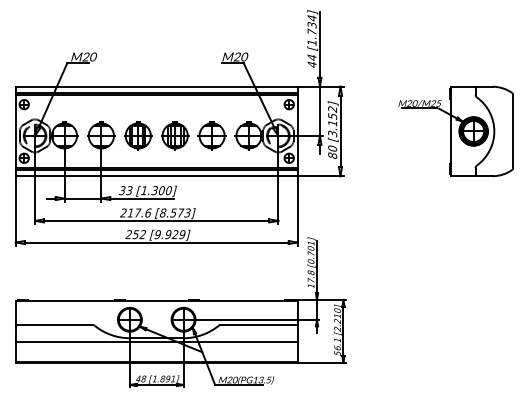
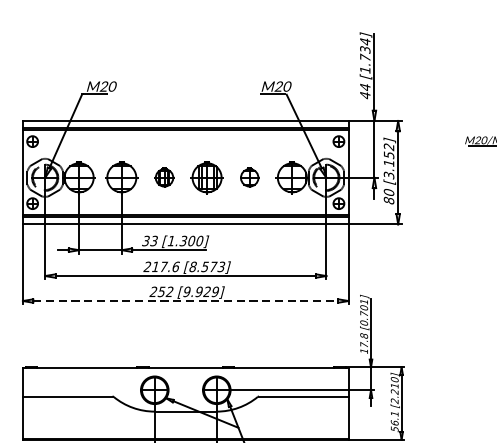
part: (138, 135) -> (164, 177), size x0.6
part: (211, 135) -> (249, 177), size x0.6
line: (156, 242) -> (185, 300), solid -> dashed
line: (156, 342) -> (185, 416), removed

